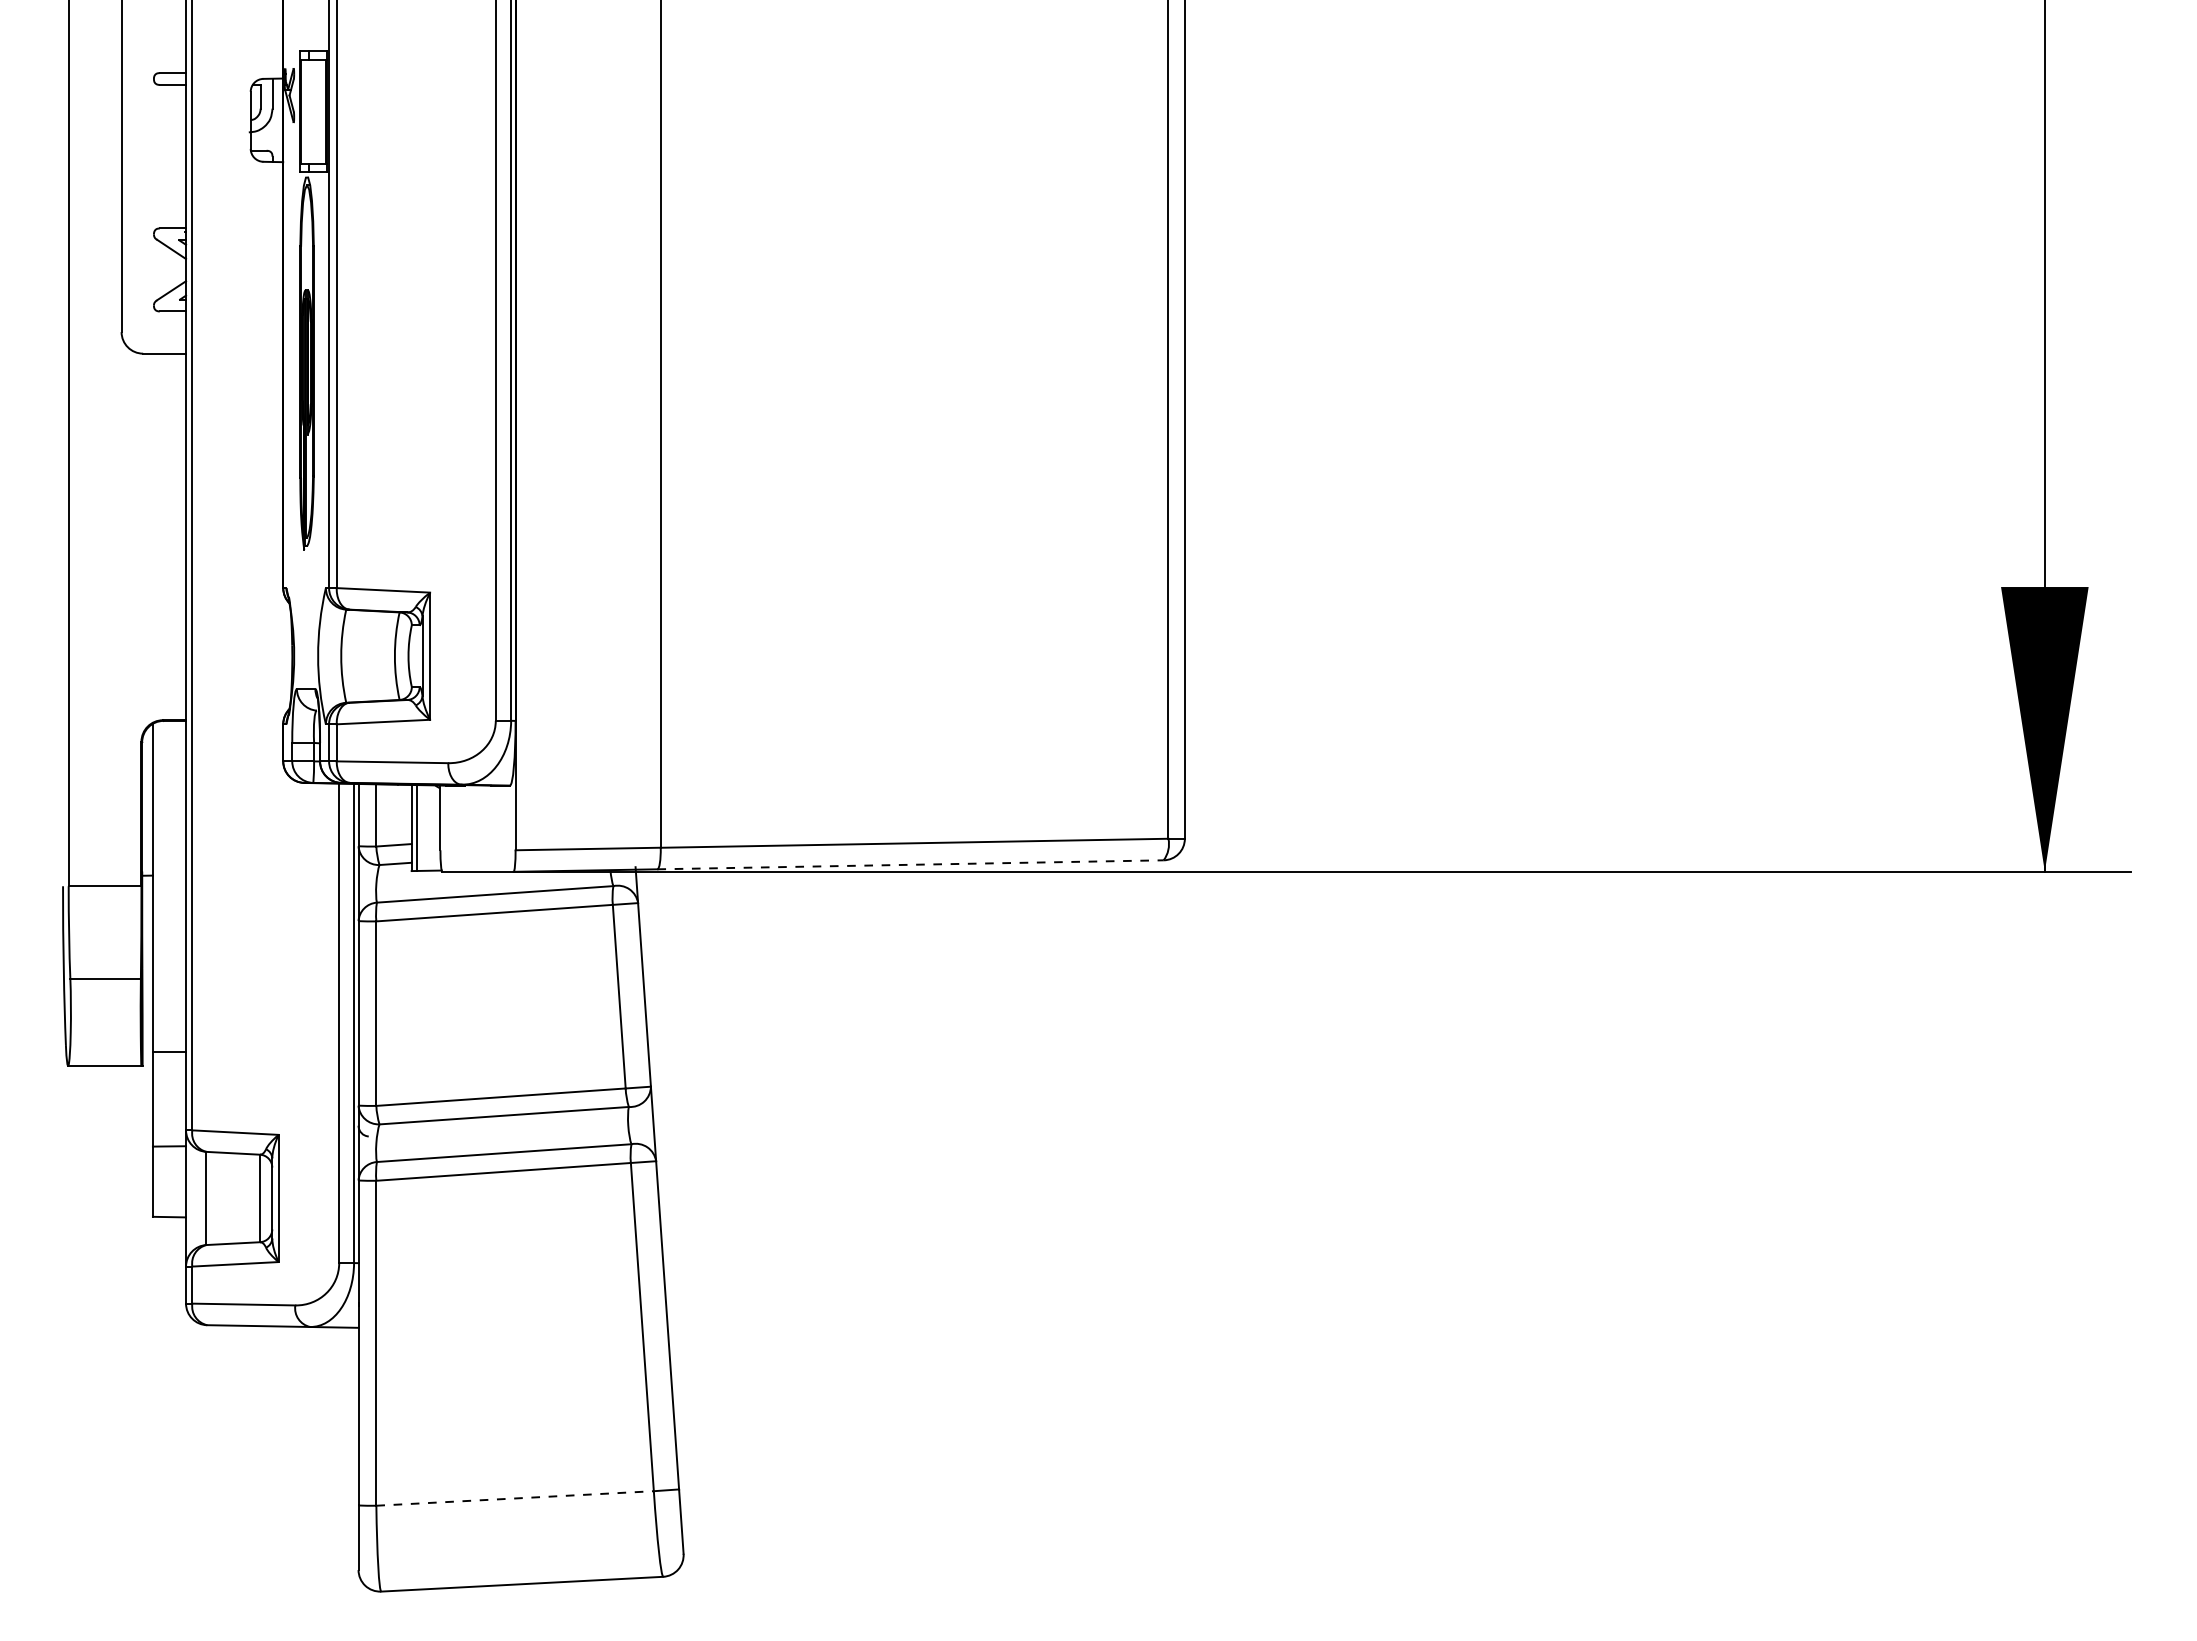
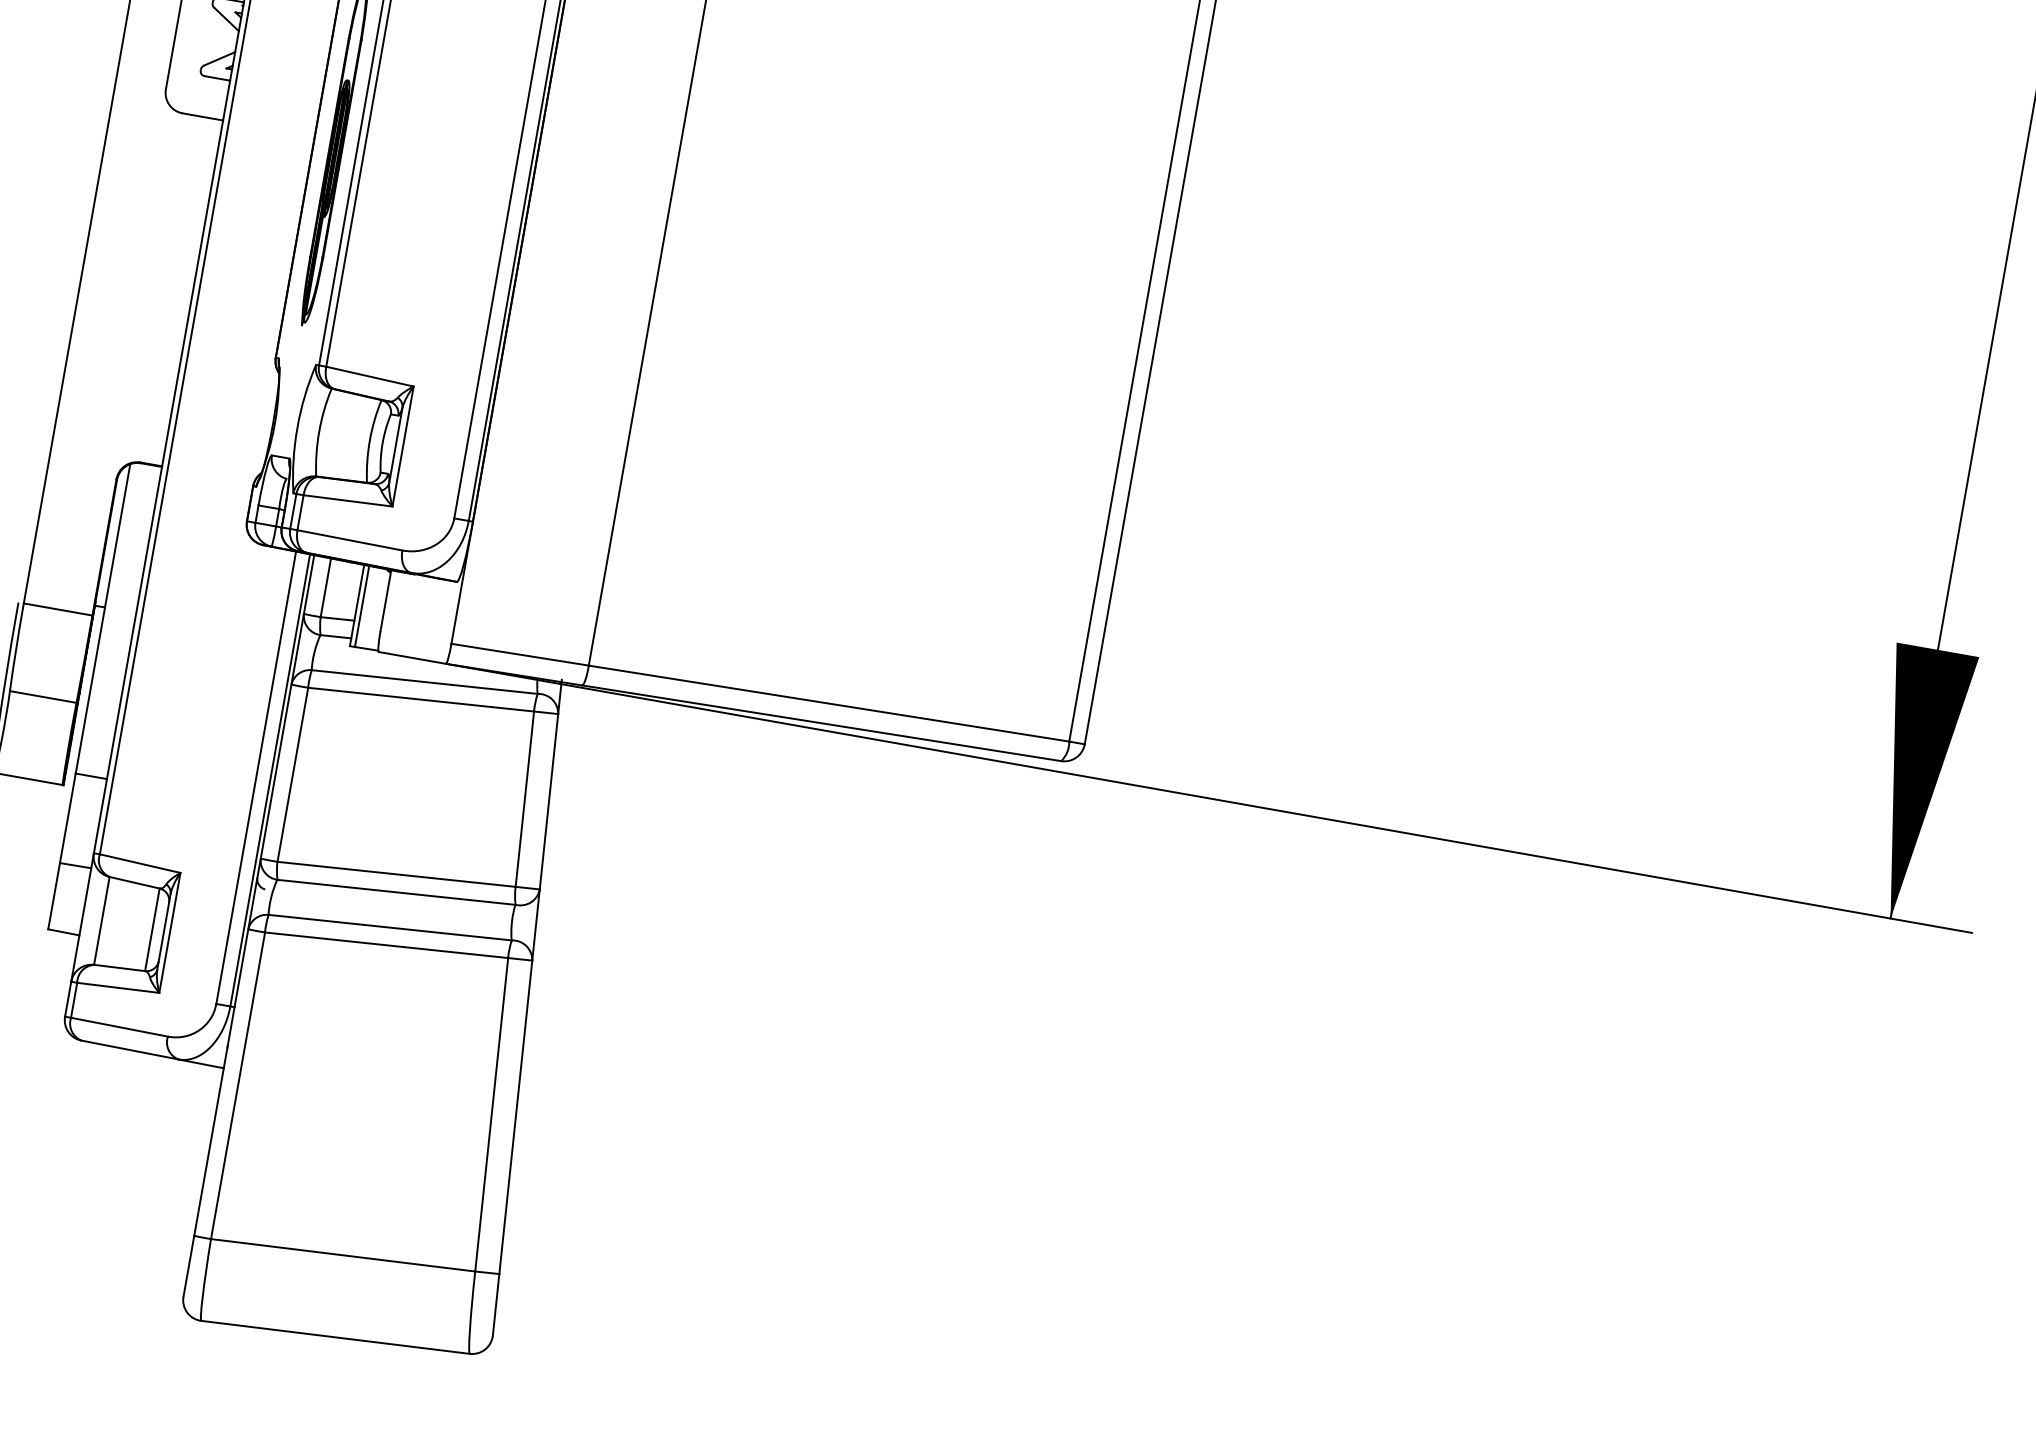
line: (911, 864) -> (822, 723), dashed -> solid
line: (515, 1498) -> (343, 1255), dashed -> solid

